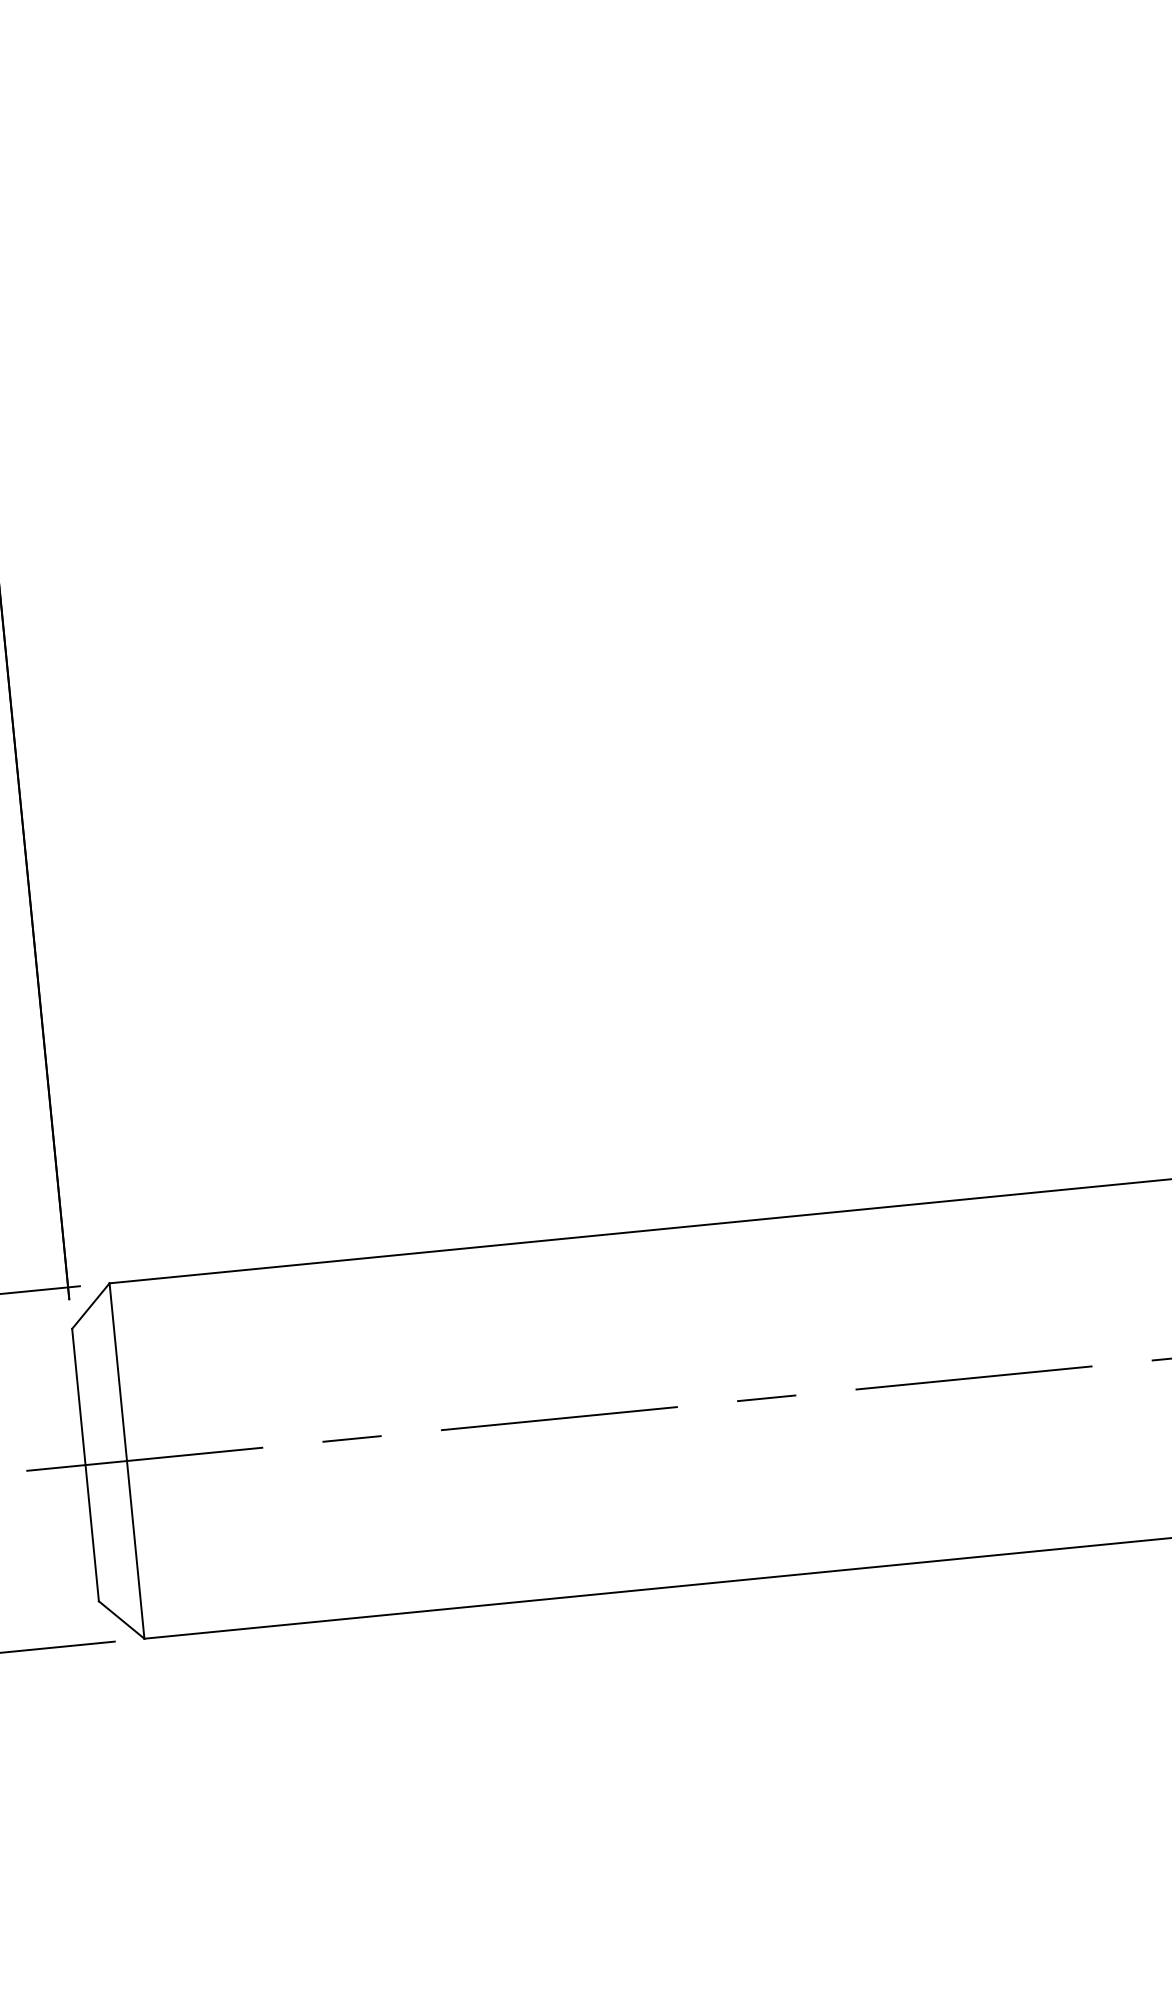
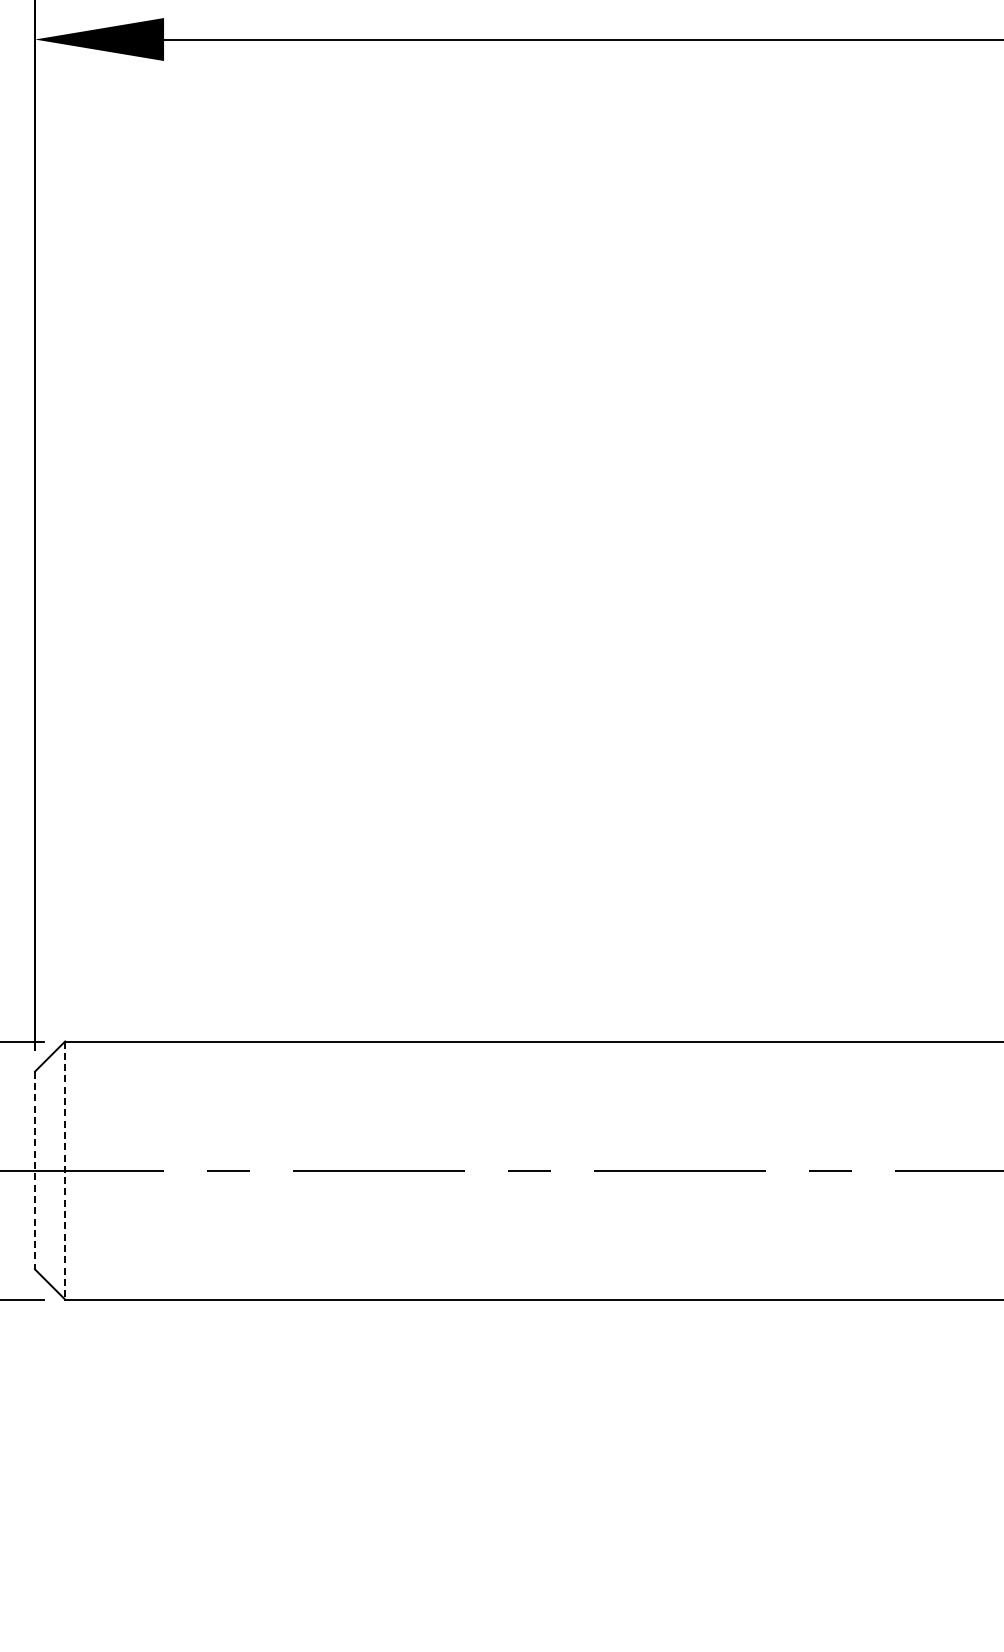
line: (127, 1462) -> (65, 1171), solid -> dashed
line: (86, 1465) -> (35, 1170), solid -> dashed

